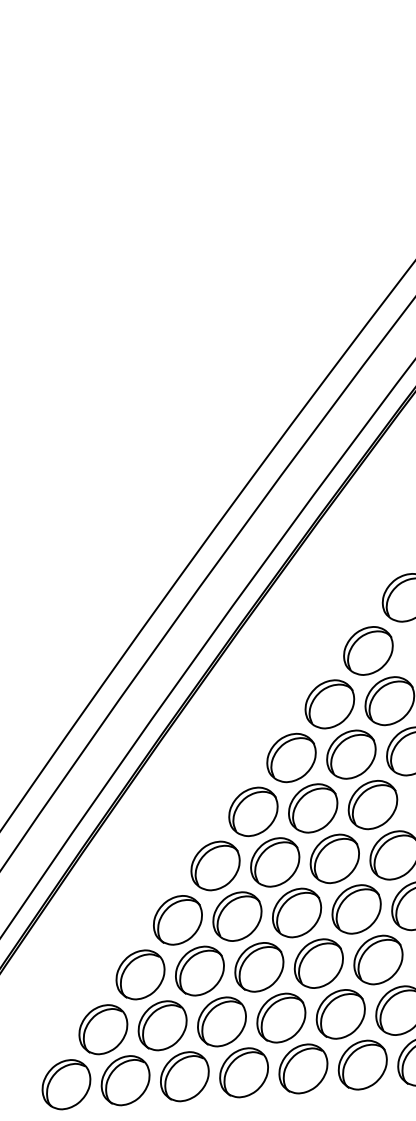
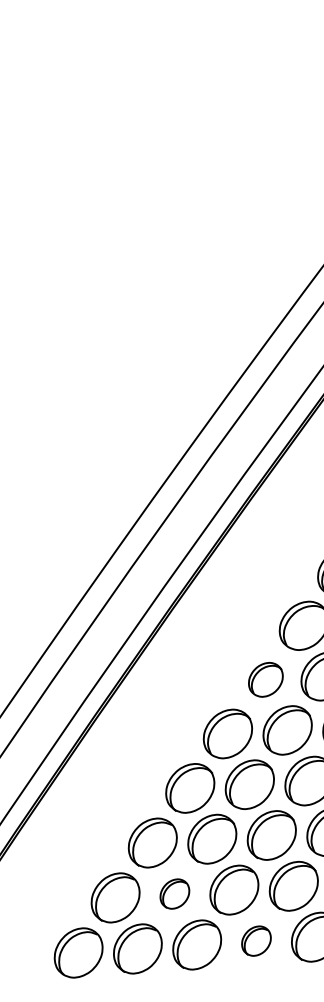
part: (253, 811) -> (265, 679), size x0.7
part: (162, 1025) -> (174, 893), size x0.6
part: (243, 1072) -> (255, 940), size x0.6

